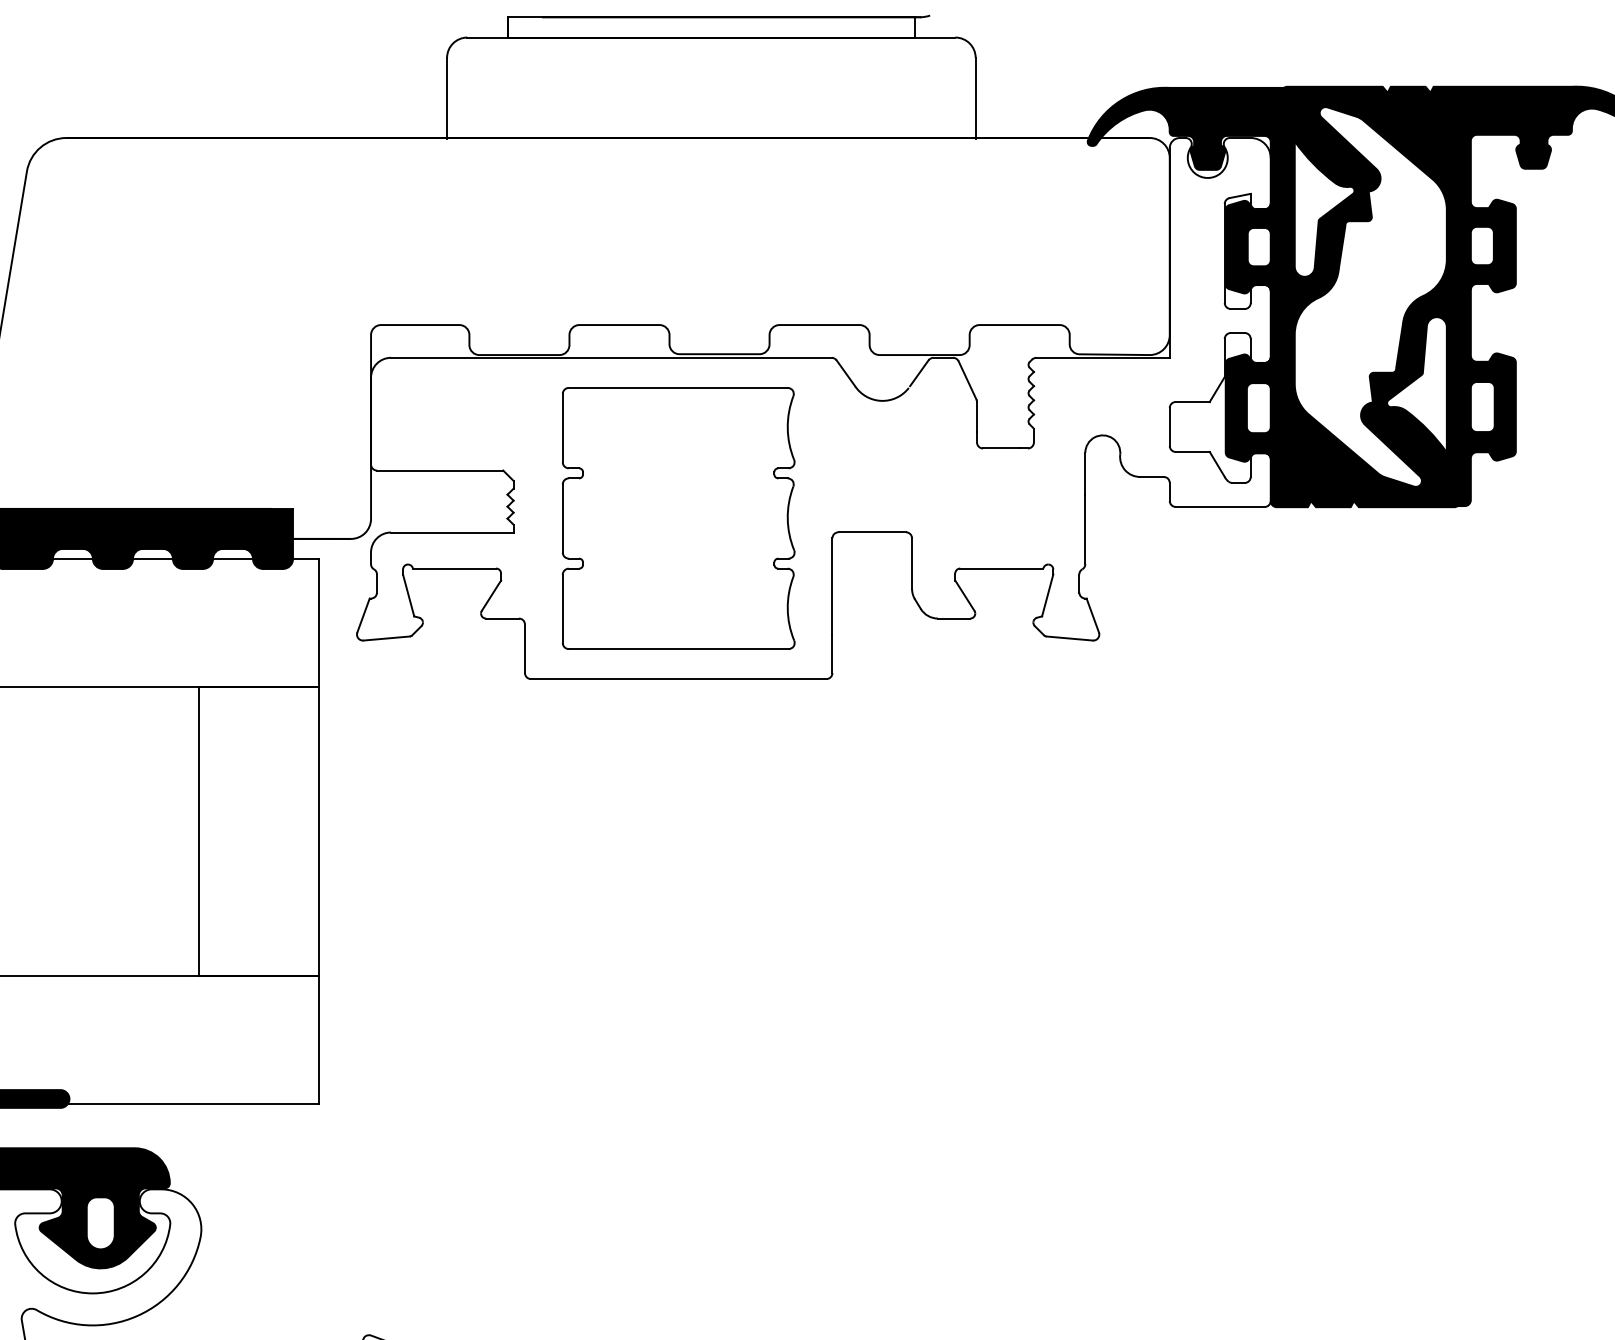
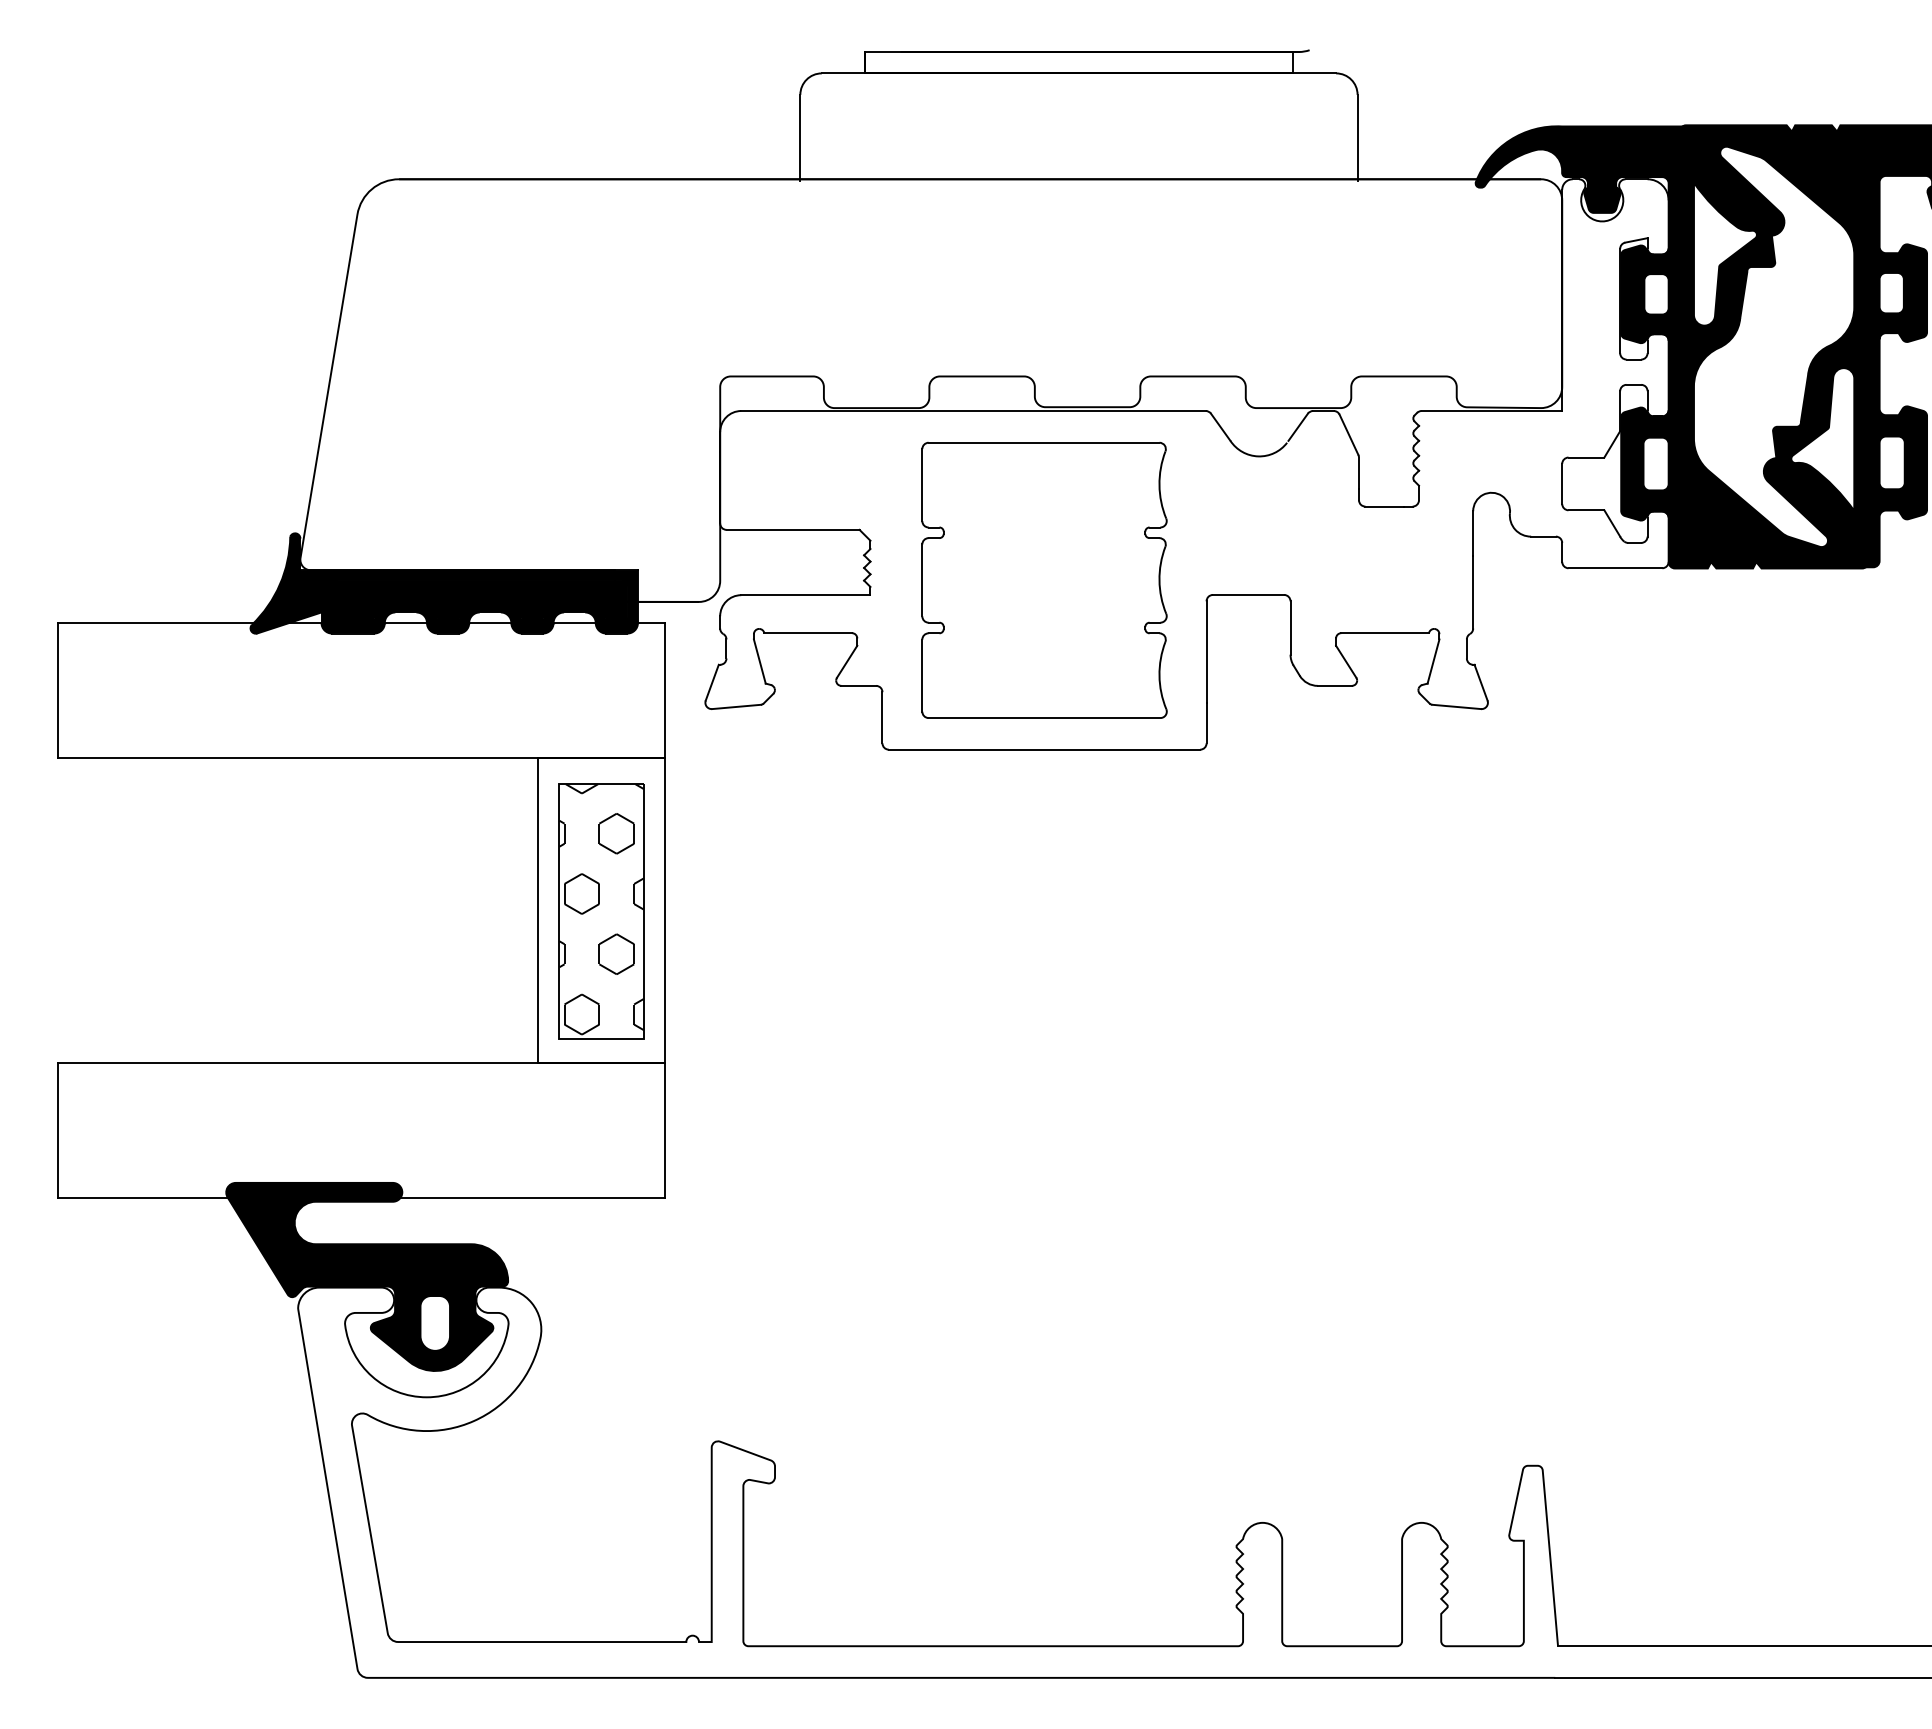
part: (258, 832) -> (601, 911), added

